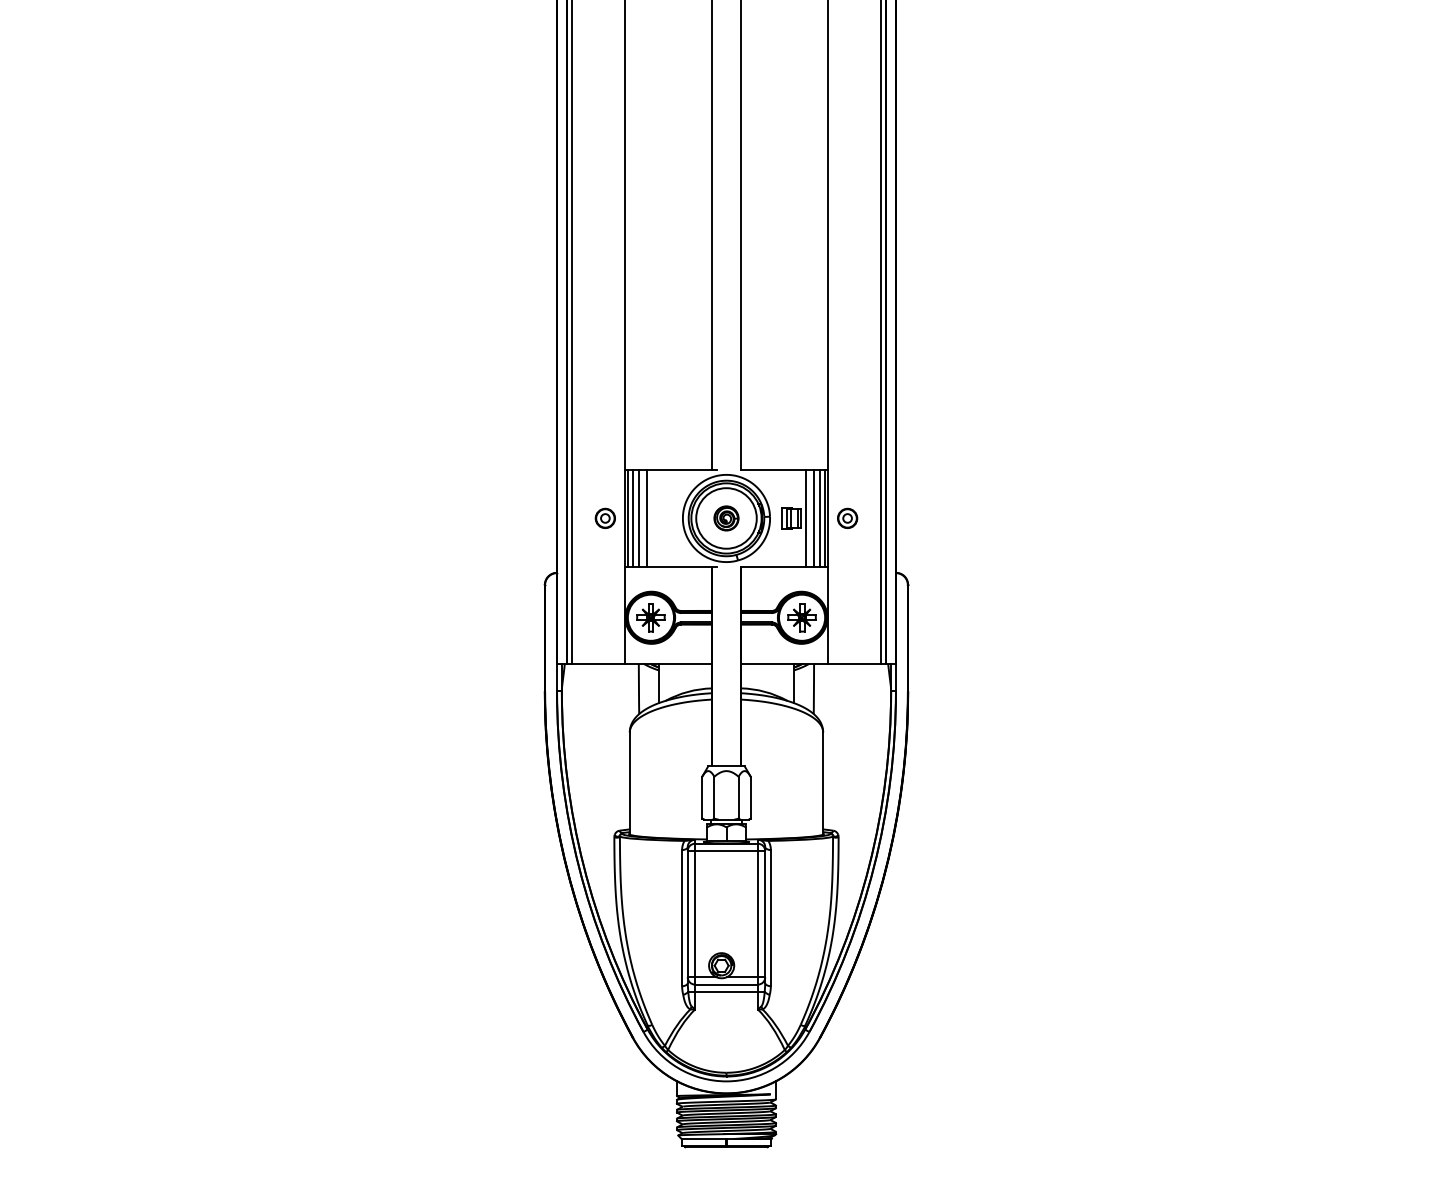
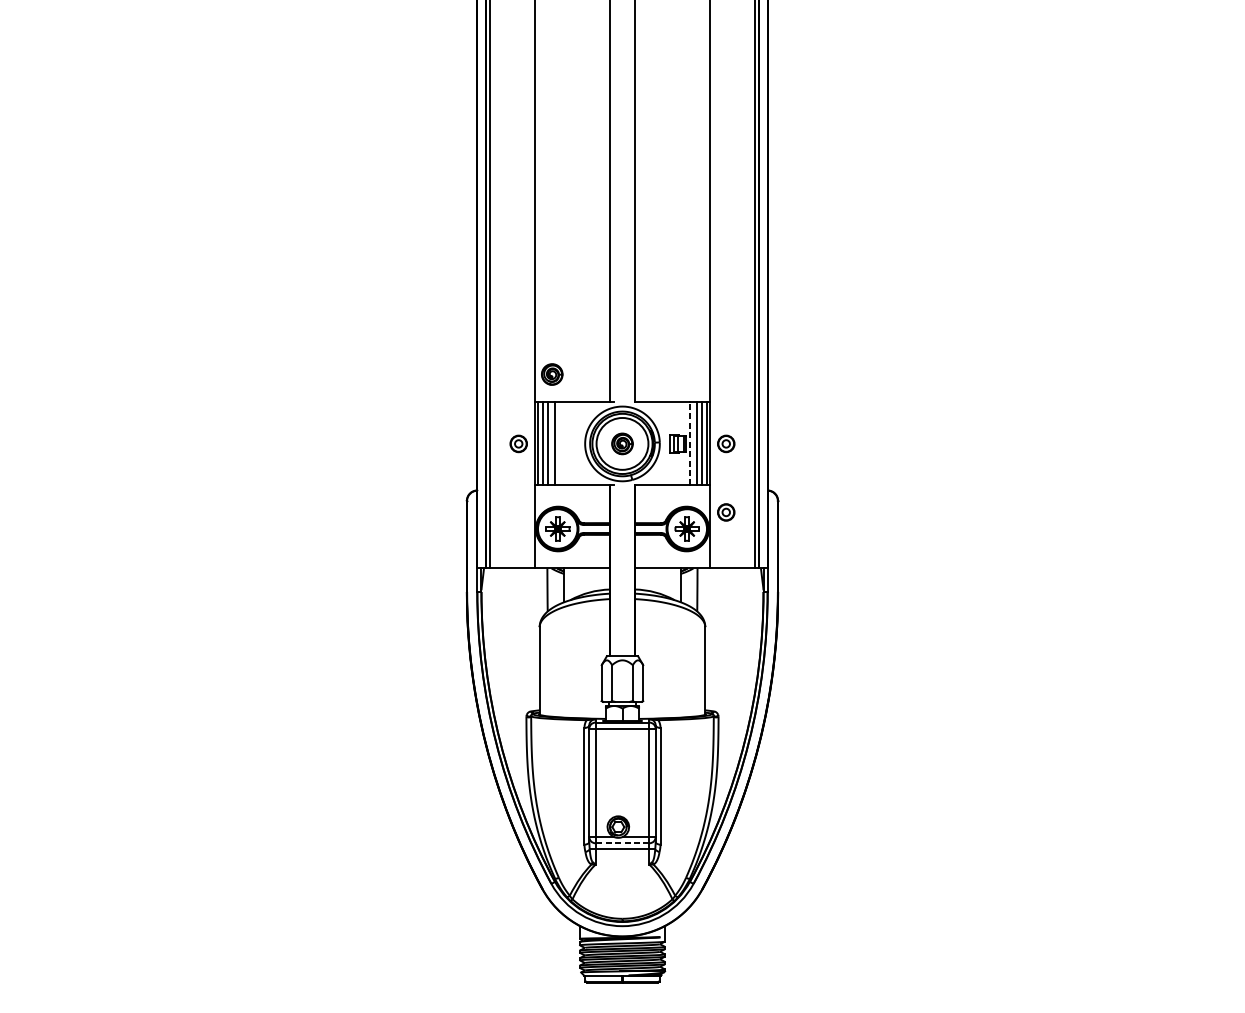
part: (644, 437) -> (552, 374), added
line: (805, 517) -> (690, 443), solid -> dashed
part: (847, 597) -> (726, 511), added
line: (725, 984) -> (621, 843), solid -> dashed

